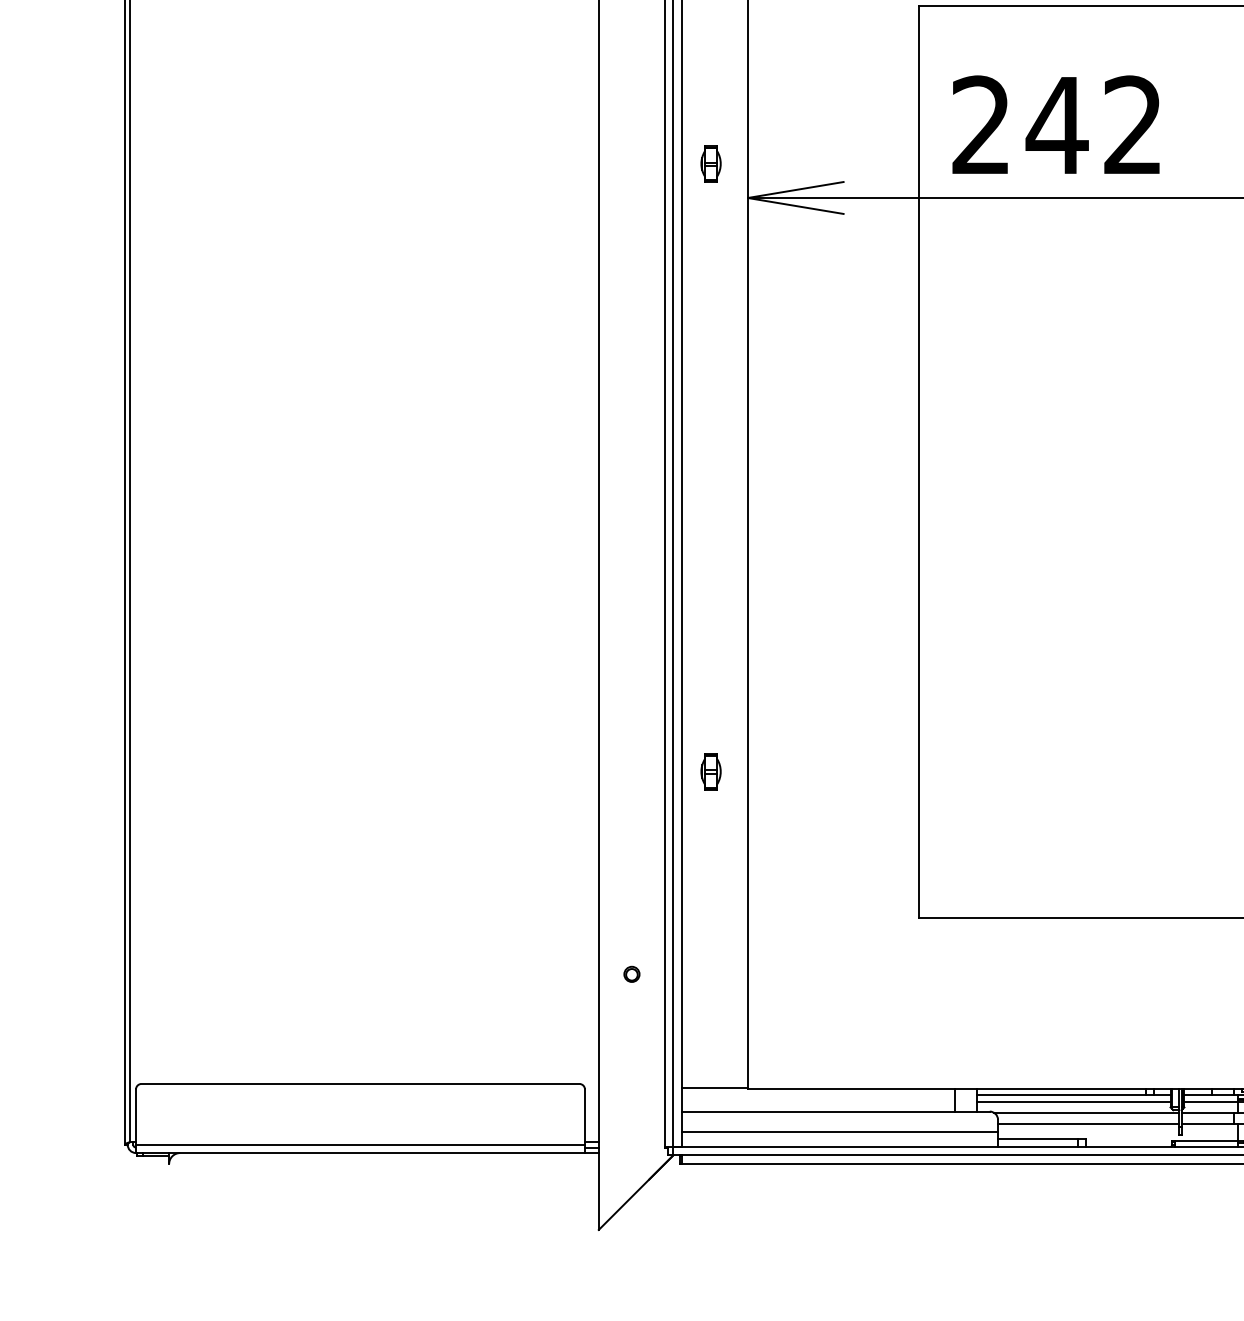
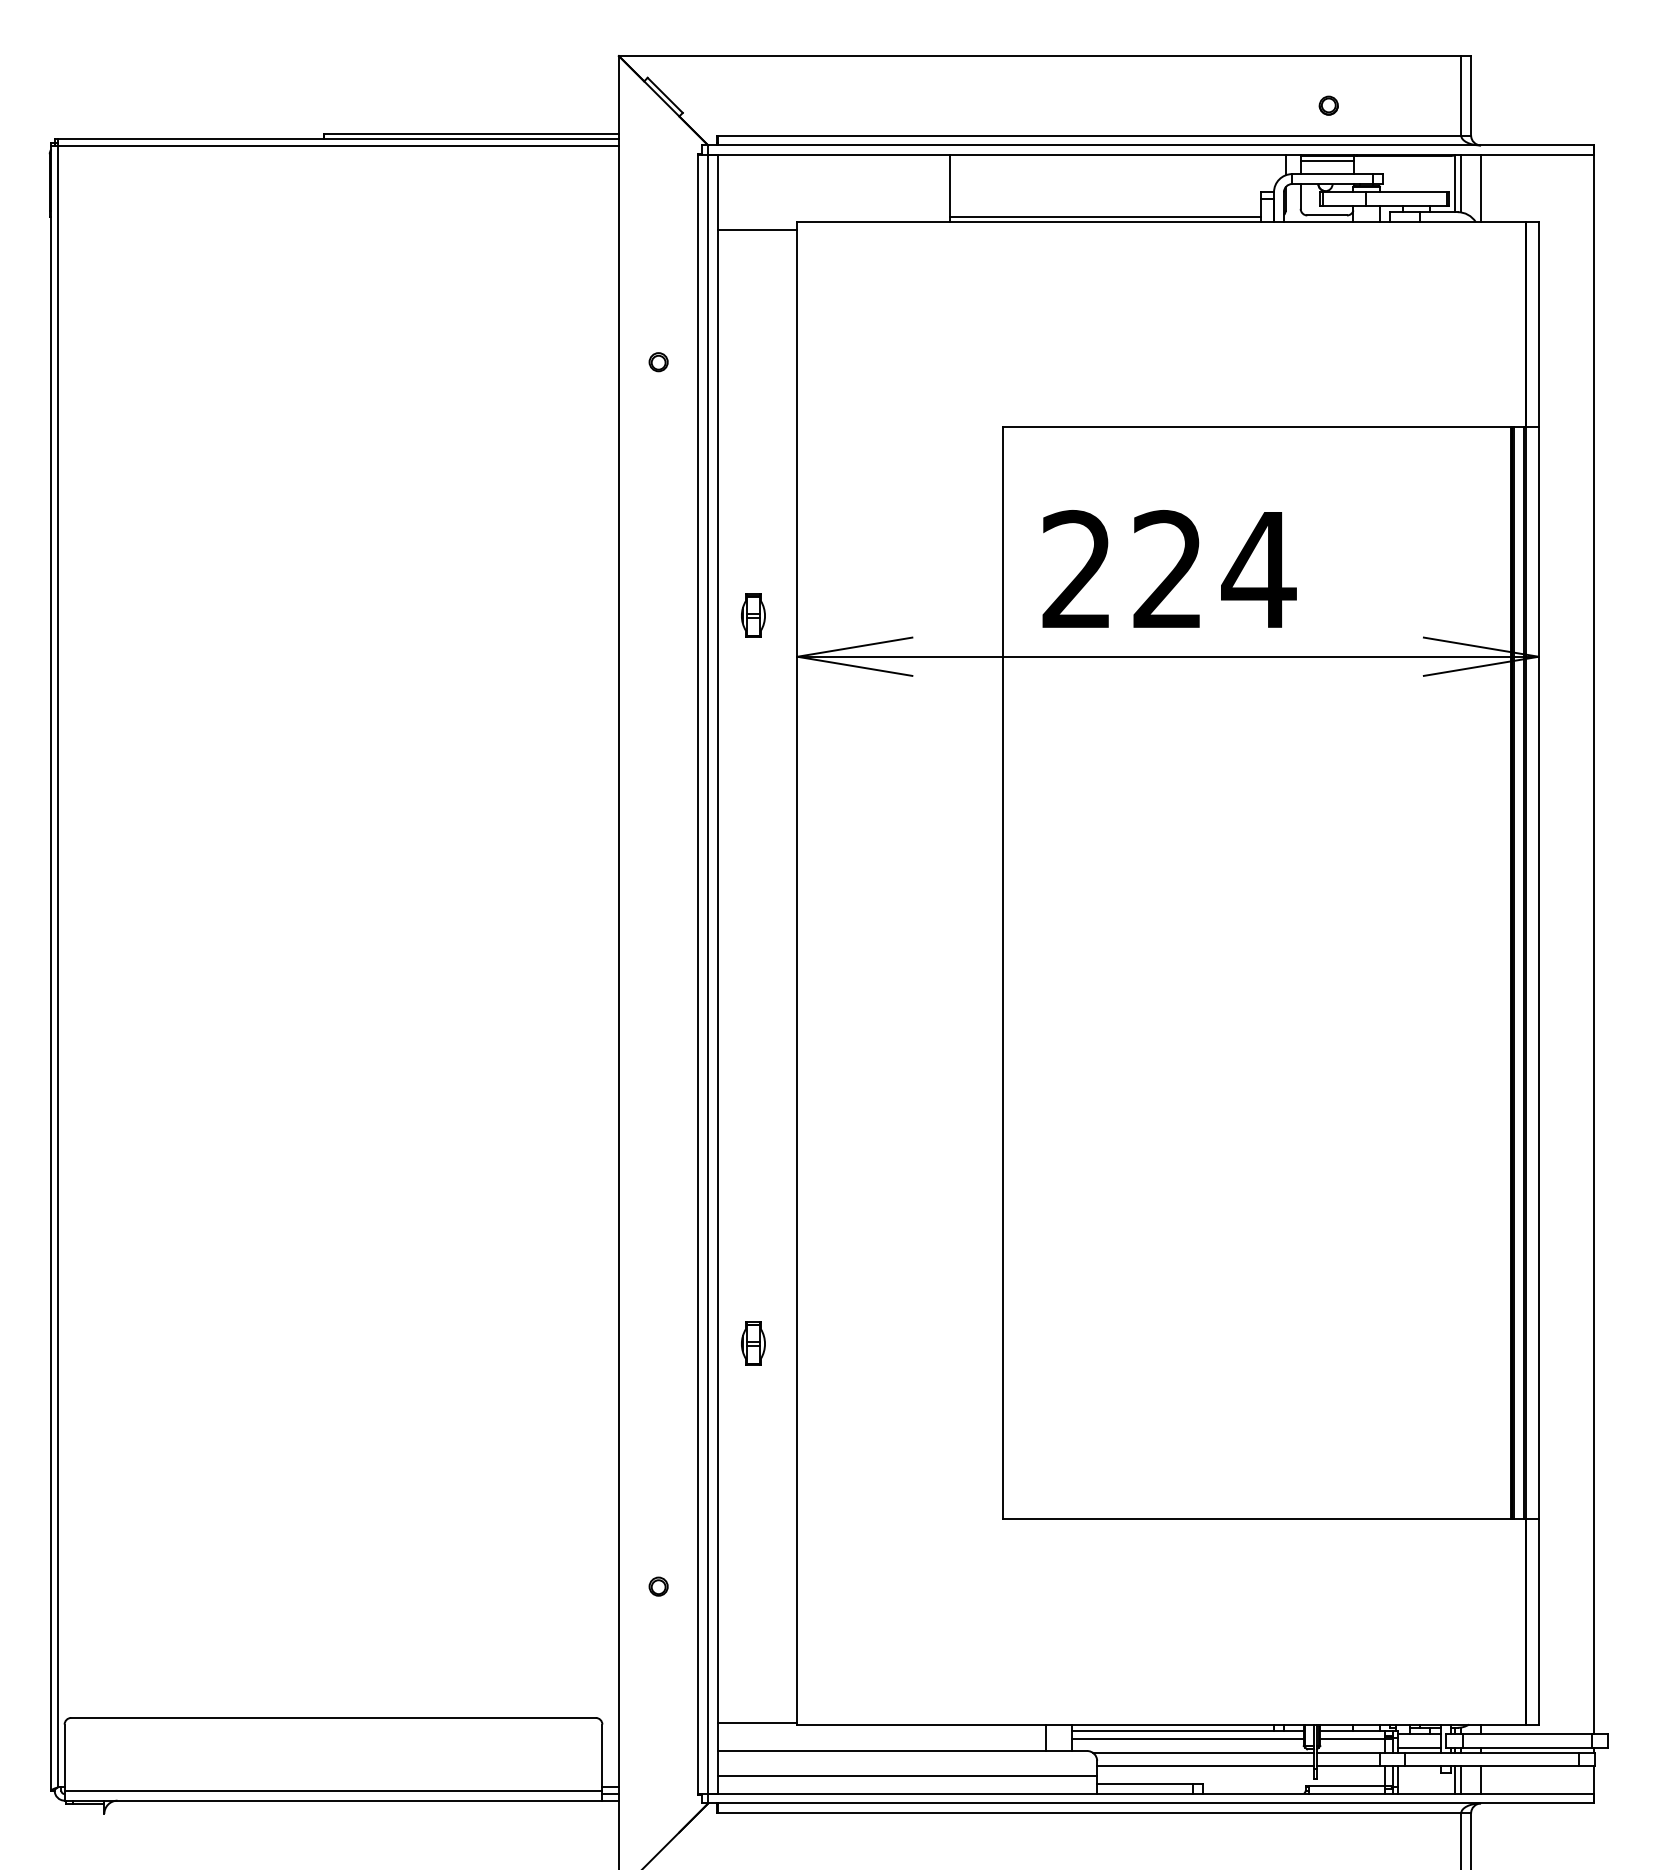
text: (1095, 124) -> (1213, 568), 242 -> 224

